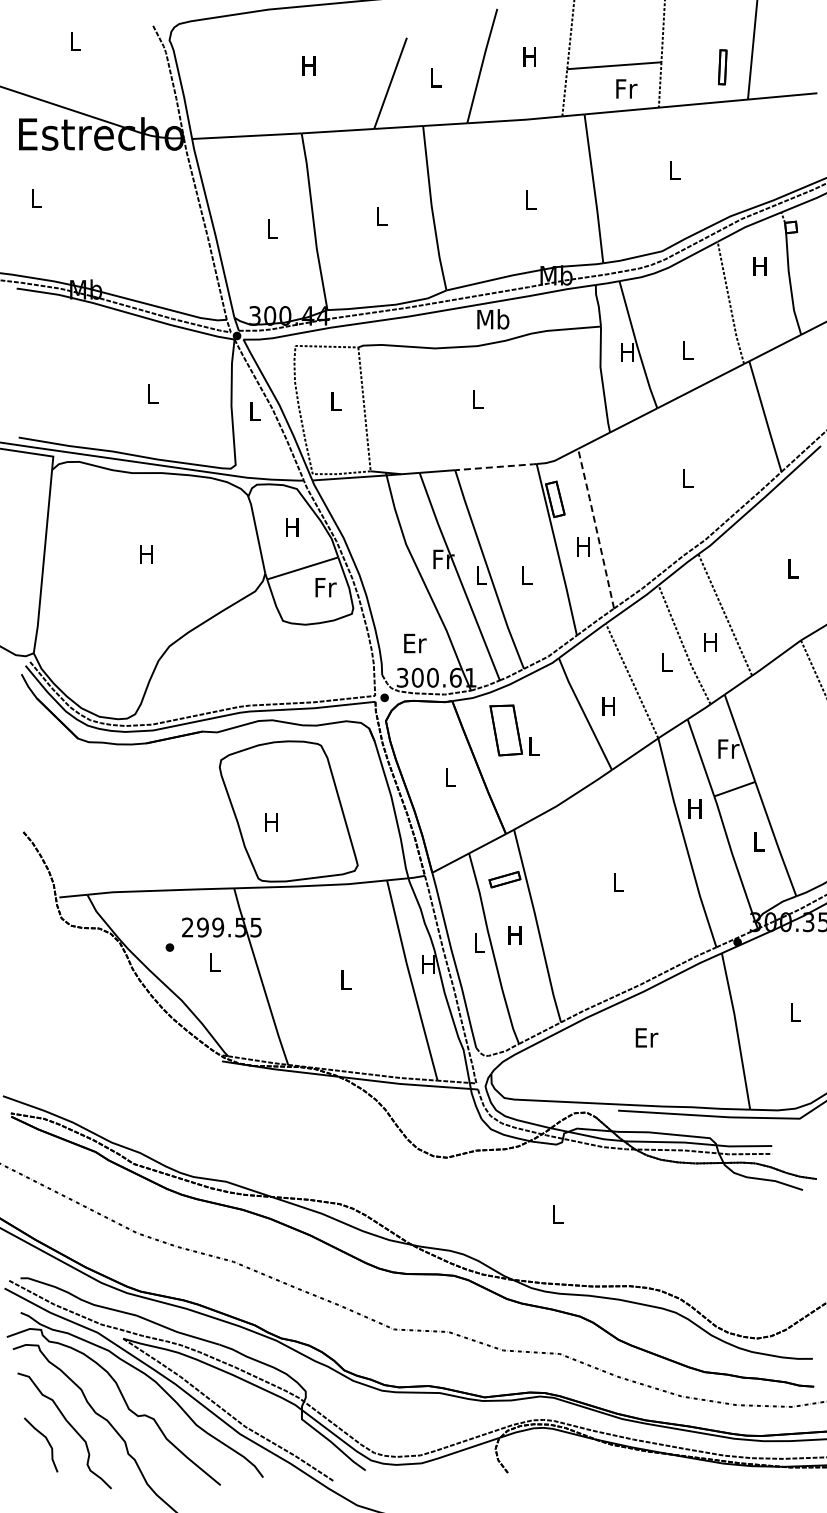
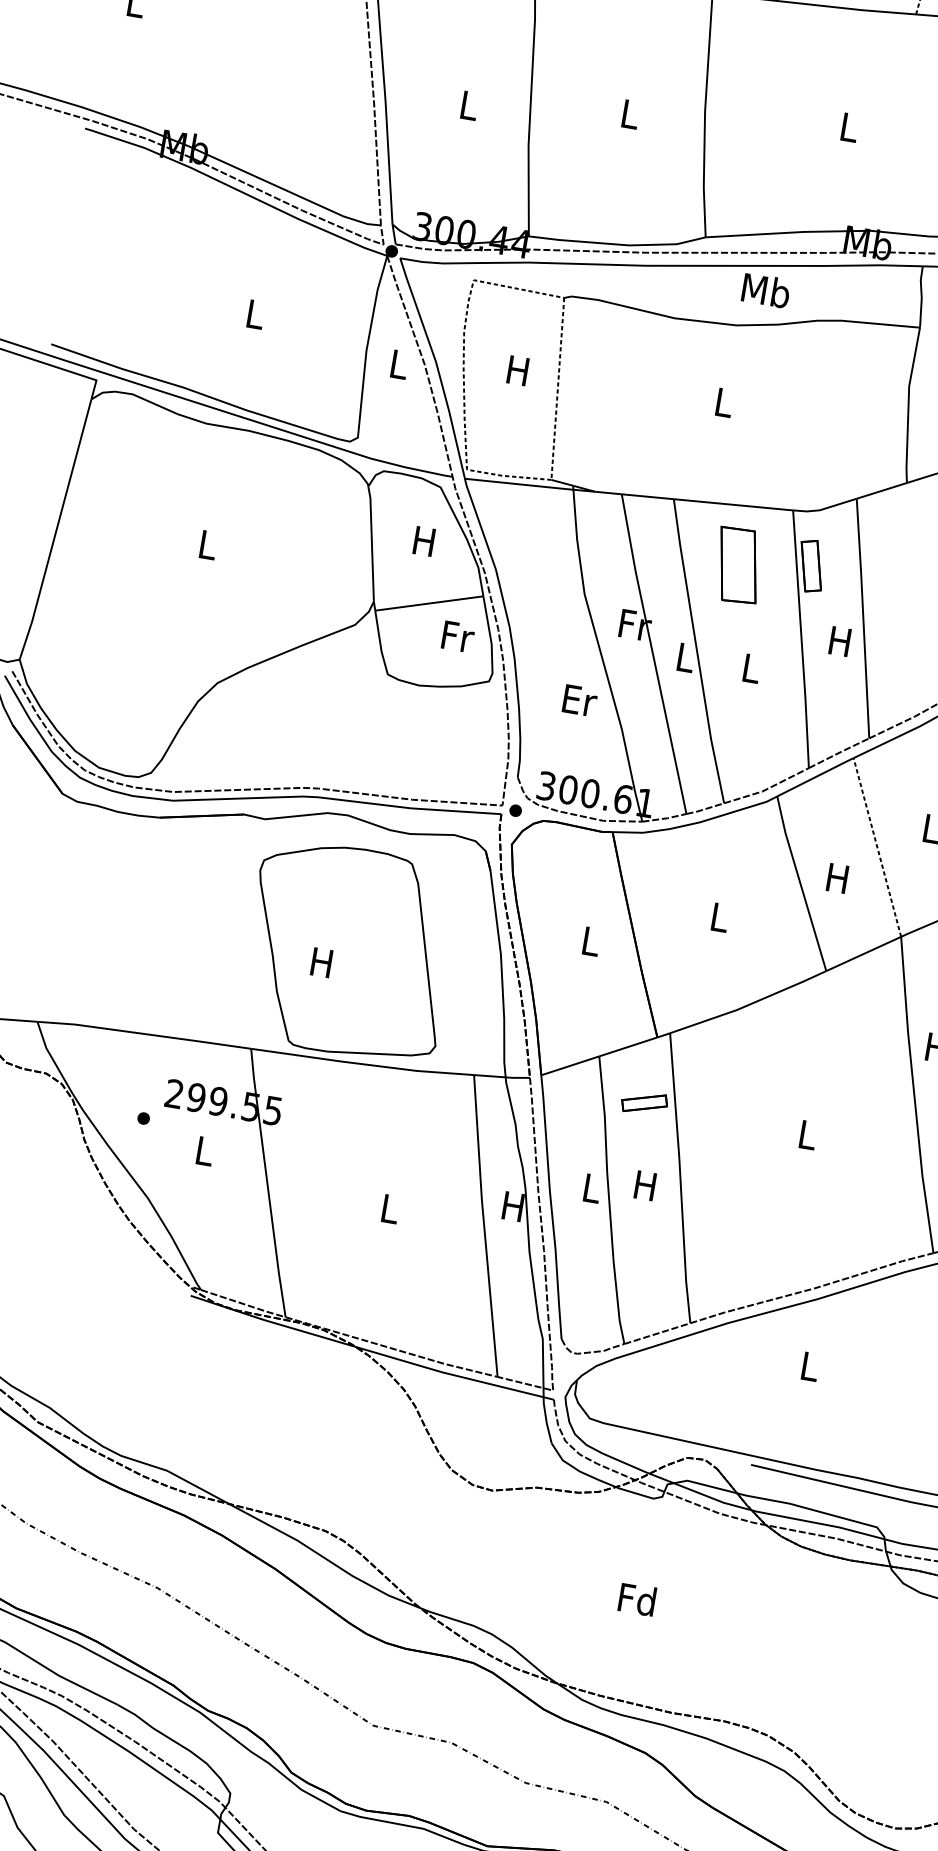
text: (335, 401) -> (517, 370), L -> H
line: (496, 467) -> (734, 505), dashed -> solid
line: (596, 527) -> (863, 616), dashed -> solid
text: (146, 554) -> (206, 544), H -> L
text: (415, 643) -> (580, 700), moved
part: (505, 730) -> (737, 565), moved
text: (646, 1037) -> (810, 1366), Er -> L
text: (557, 1214) -> (637, 1599), L -> Fd

